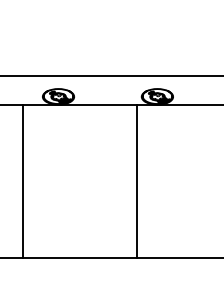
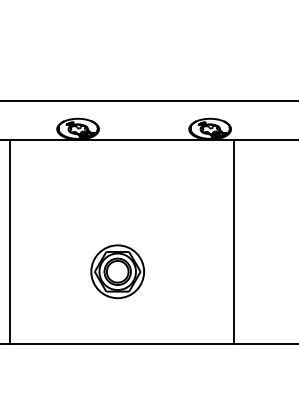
line: (22, 181) -> (10, 242), moved
line: (137, 181) -> (234, 242), moved
part: (87, 203) -> (116, 271), added

